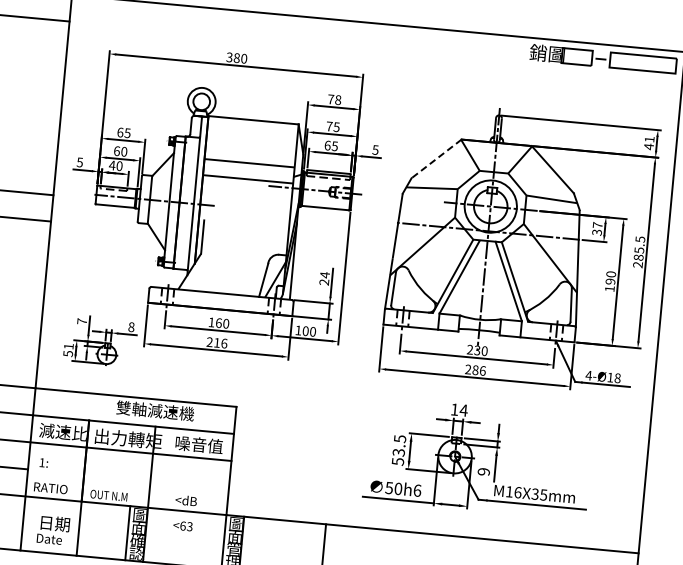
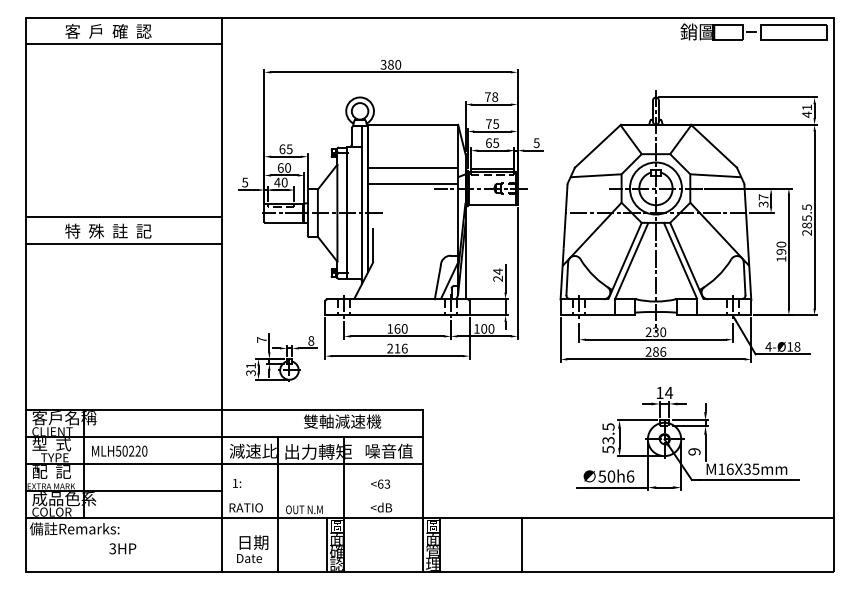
line: (436, 159) -> (597, 146), dashed -> solid
text: (67, 353) -> (250, 372), 51 -> 31
part: (478, 457) -> (687, 438), moved
text: (183, 525) -> (380, 483), moved

